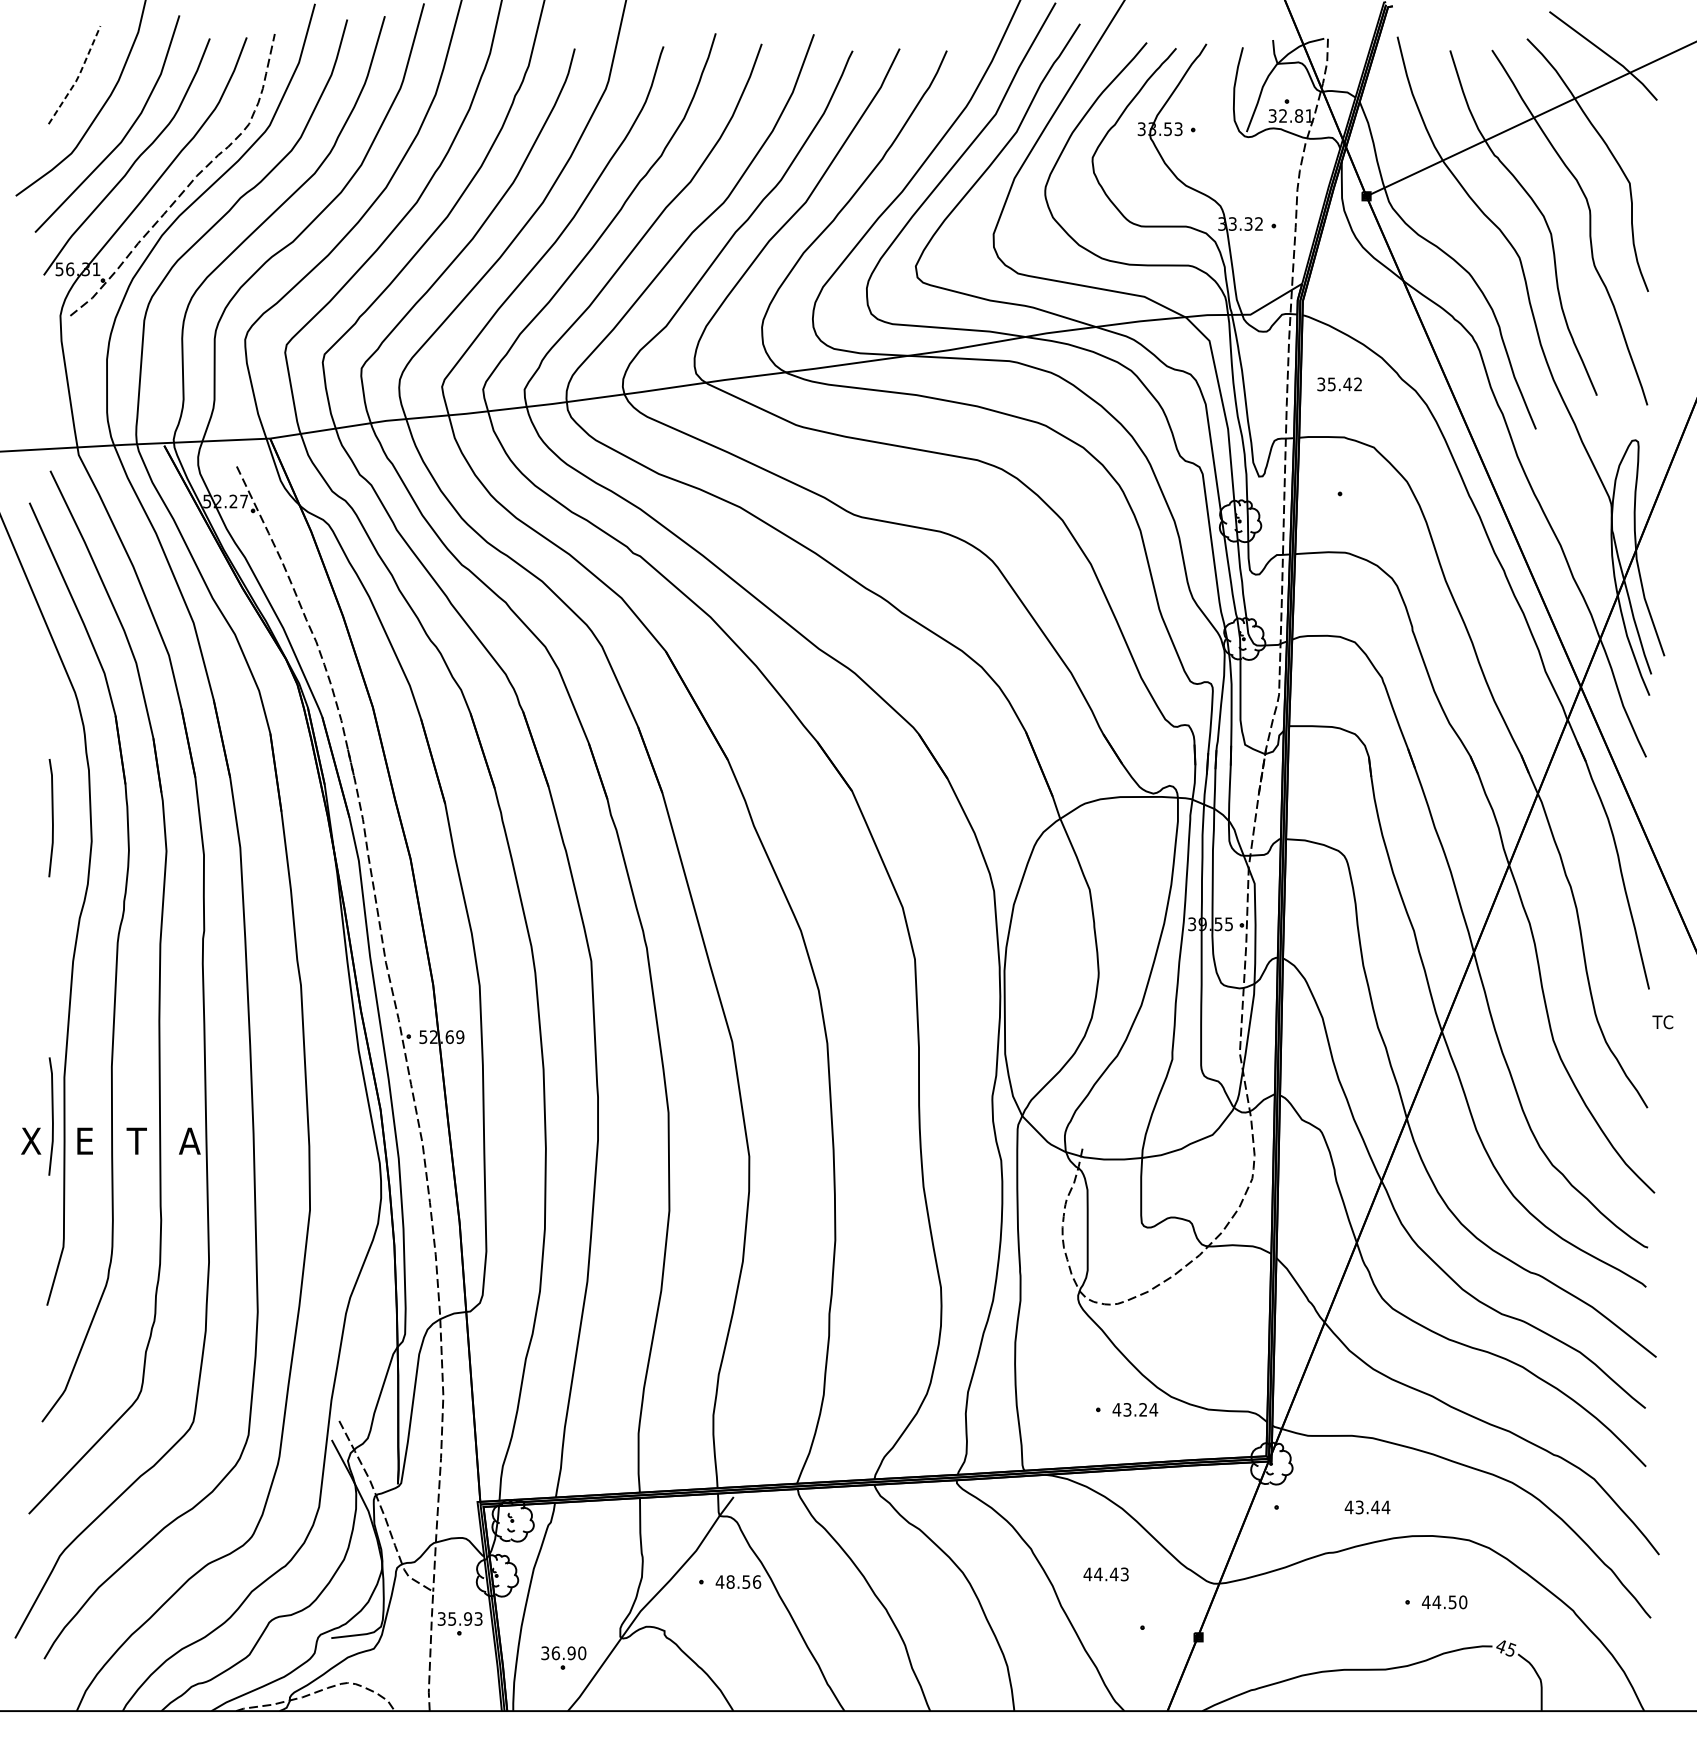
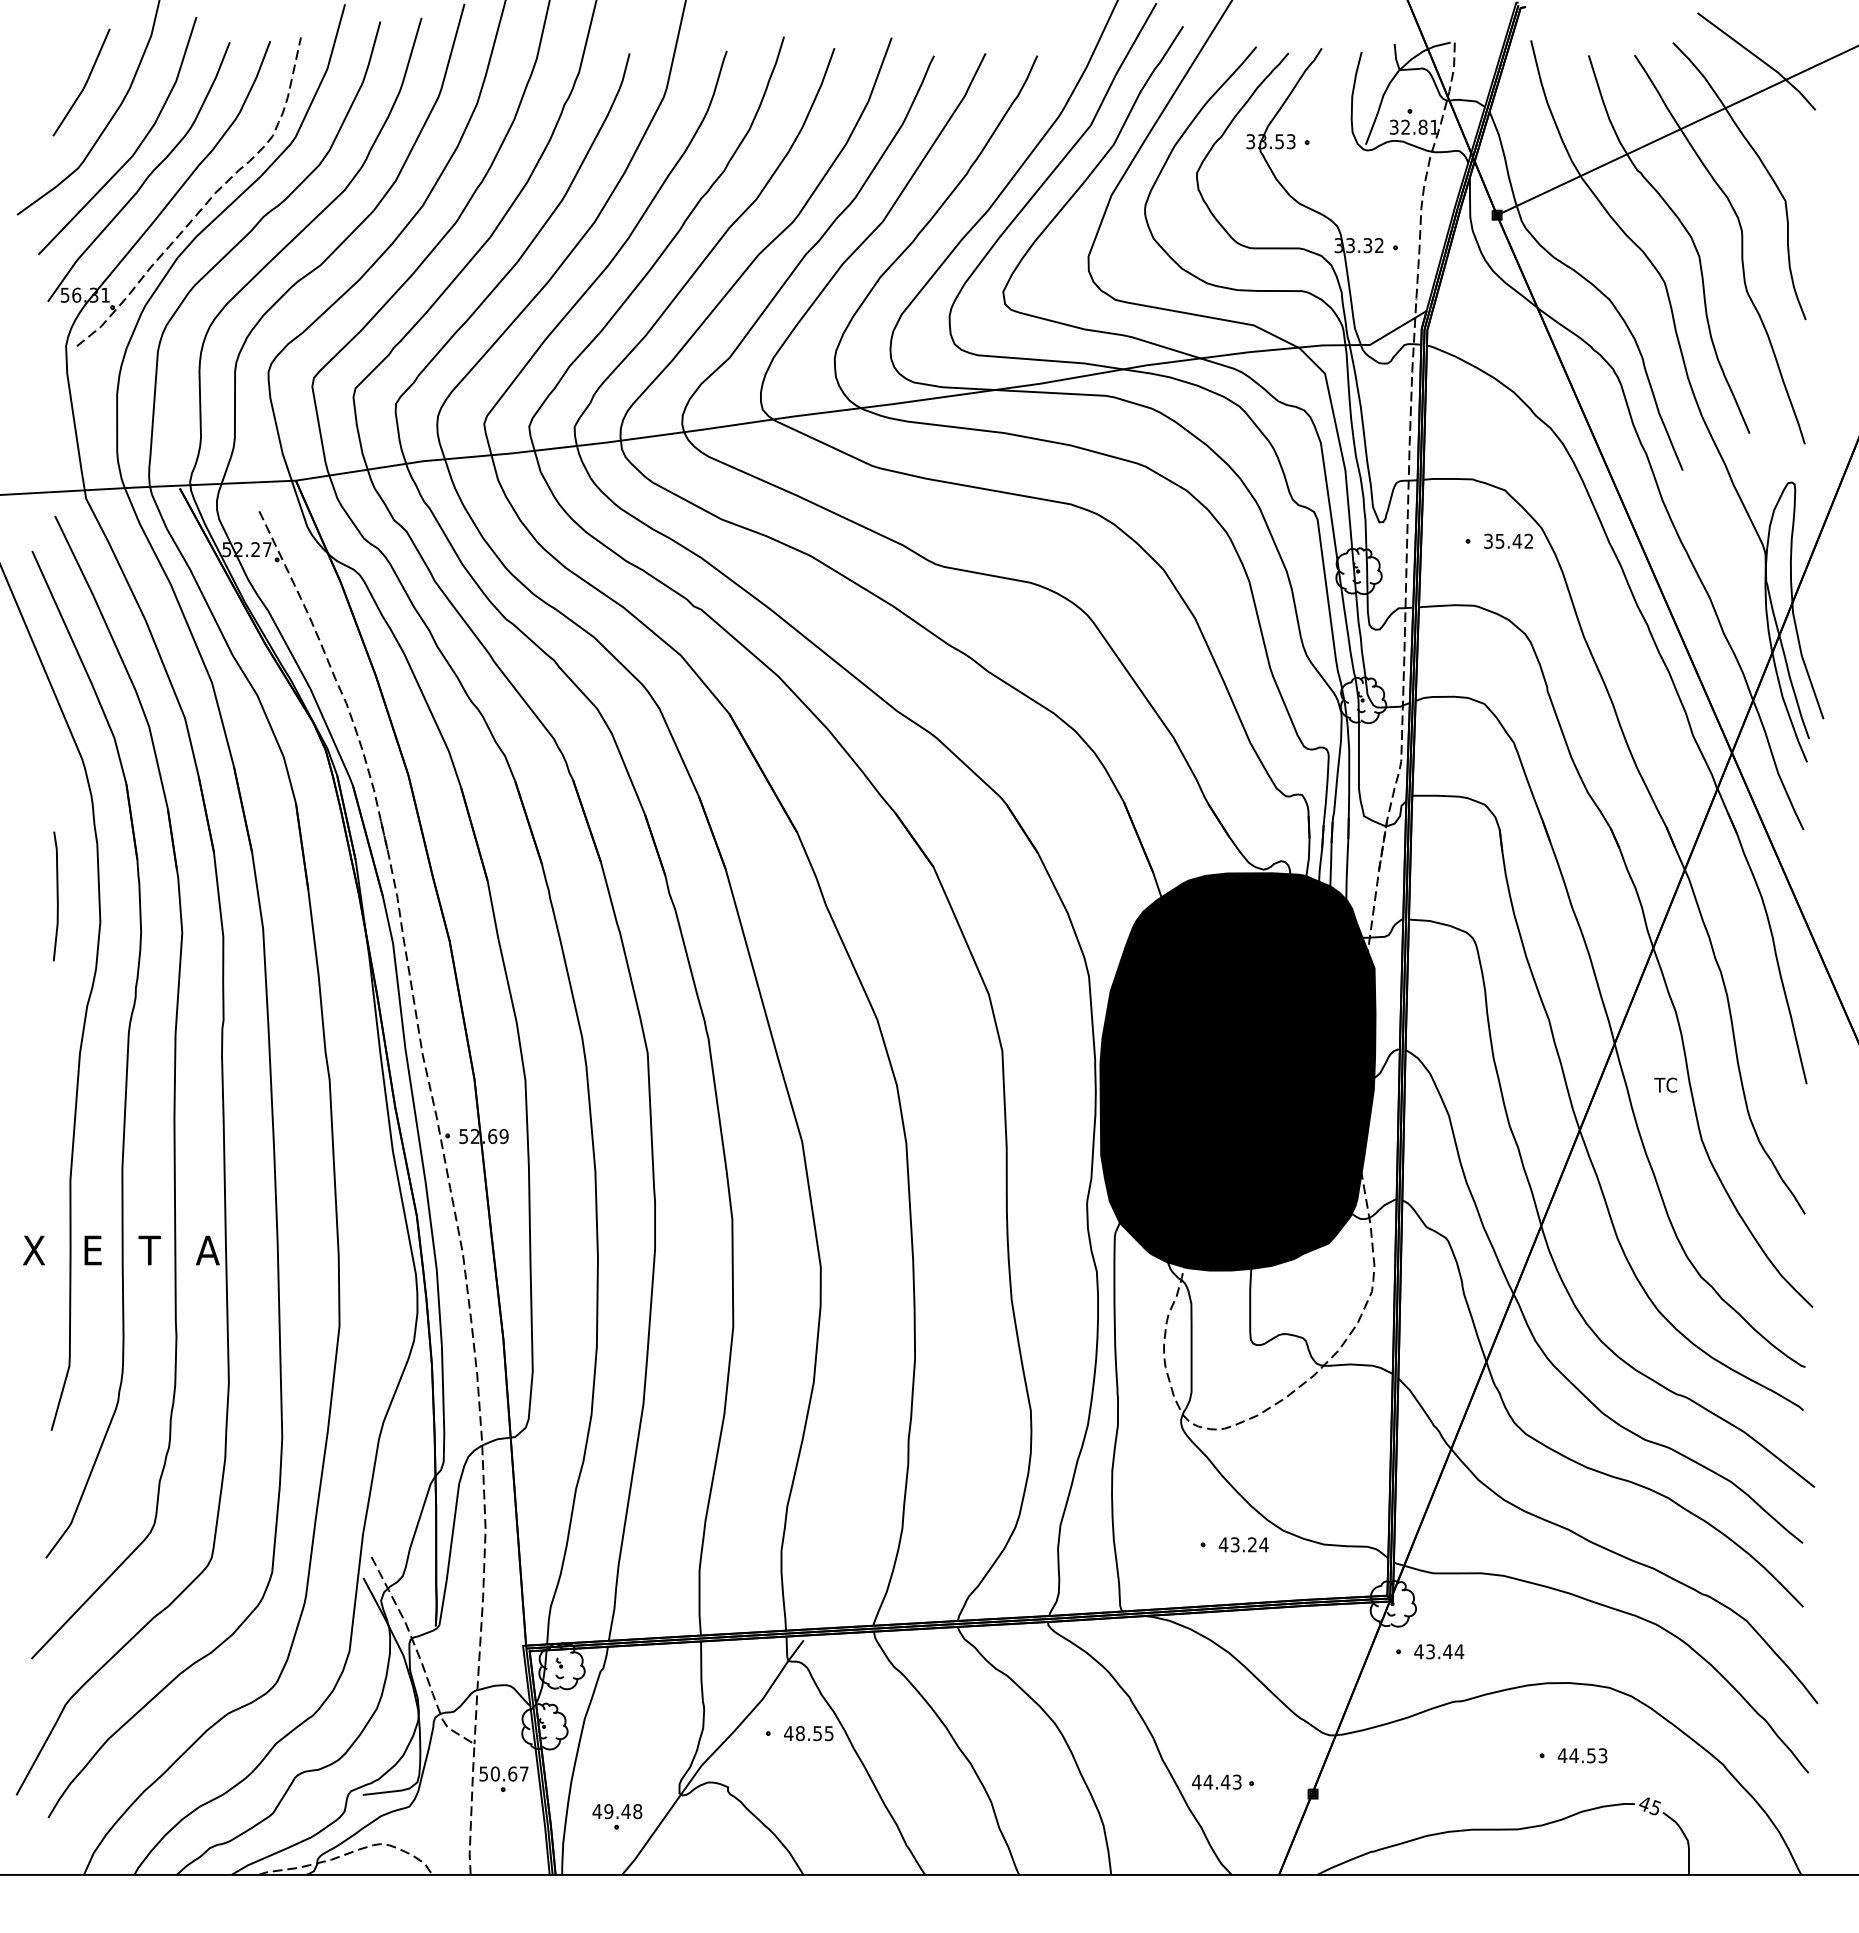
line: (78, 76) -> (85, 84), dashed -> solid
text: (1339, 383) -> (1508, 540), moved
fill: (1129, 977) -> (1237, 1071), added
text: (1662, 1021) -> (1665, 1084), moved
line: (51, 1116) -> (56, 1223), removed
text: (1367, 1507) -> (1439, 1651), moved
text: (1105, 1573) -> (1216, 1781), moved
text: (756, 1582) -> (828, 1733), 48.56 -> 48.55
text: (1462, 1602) -> (1602, 1755), 44.50 -> 44.53
text: (459, 1618) -> (503, 1773), 35.93 -> 50.67
text: (563, 1653) -> (617, 1811), 36.90 -> 49.48

